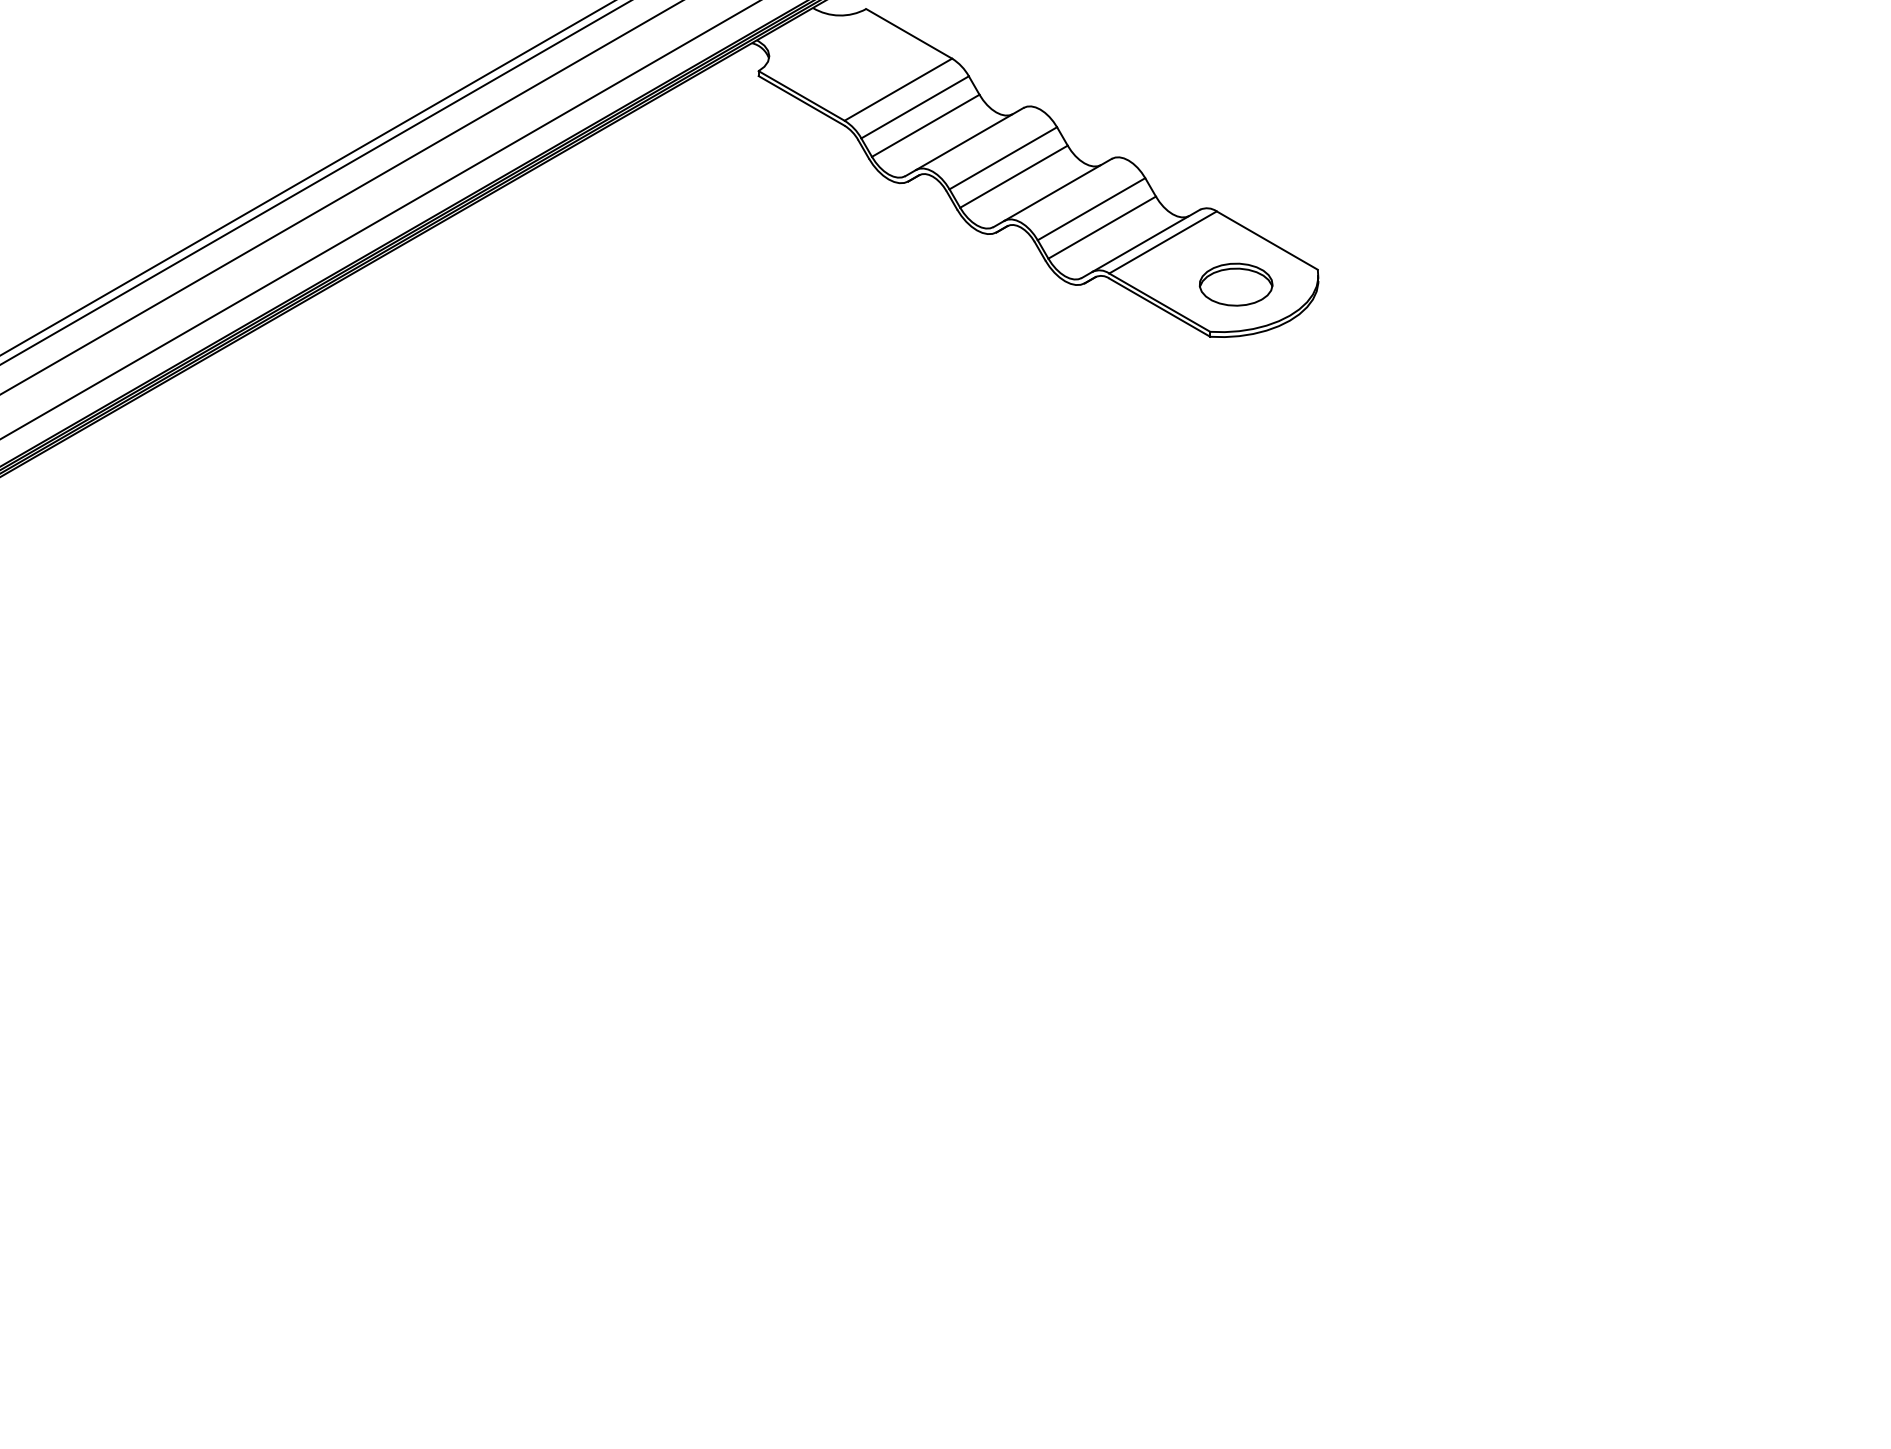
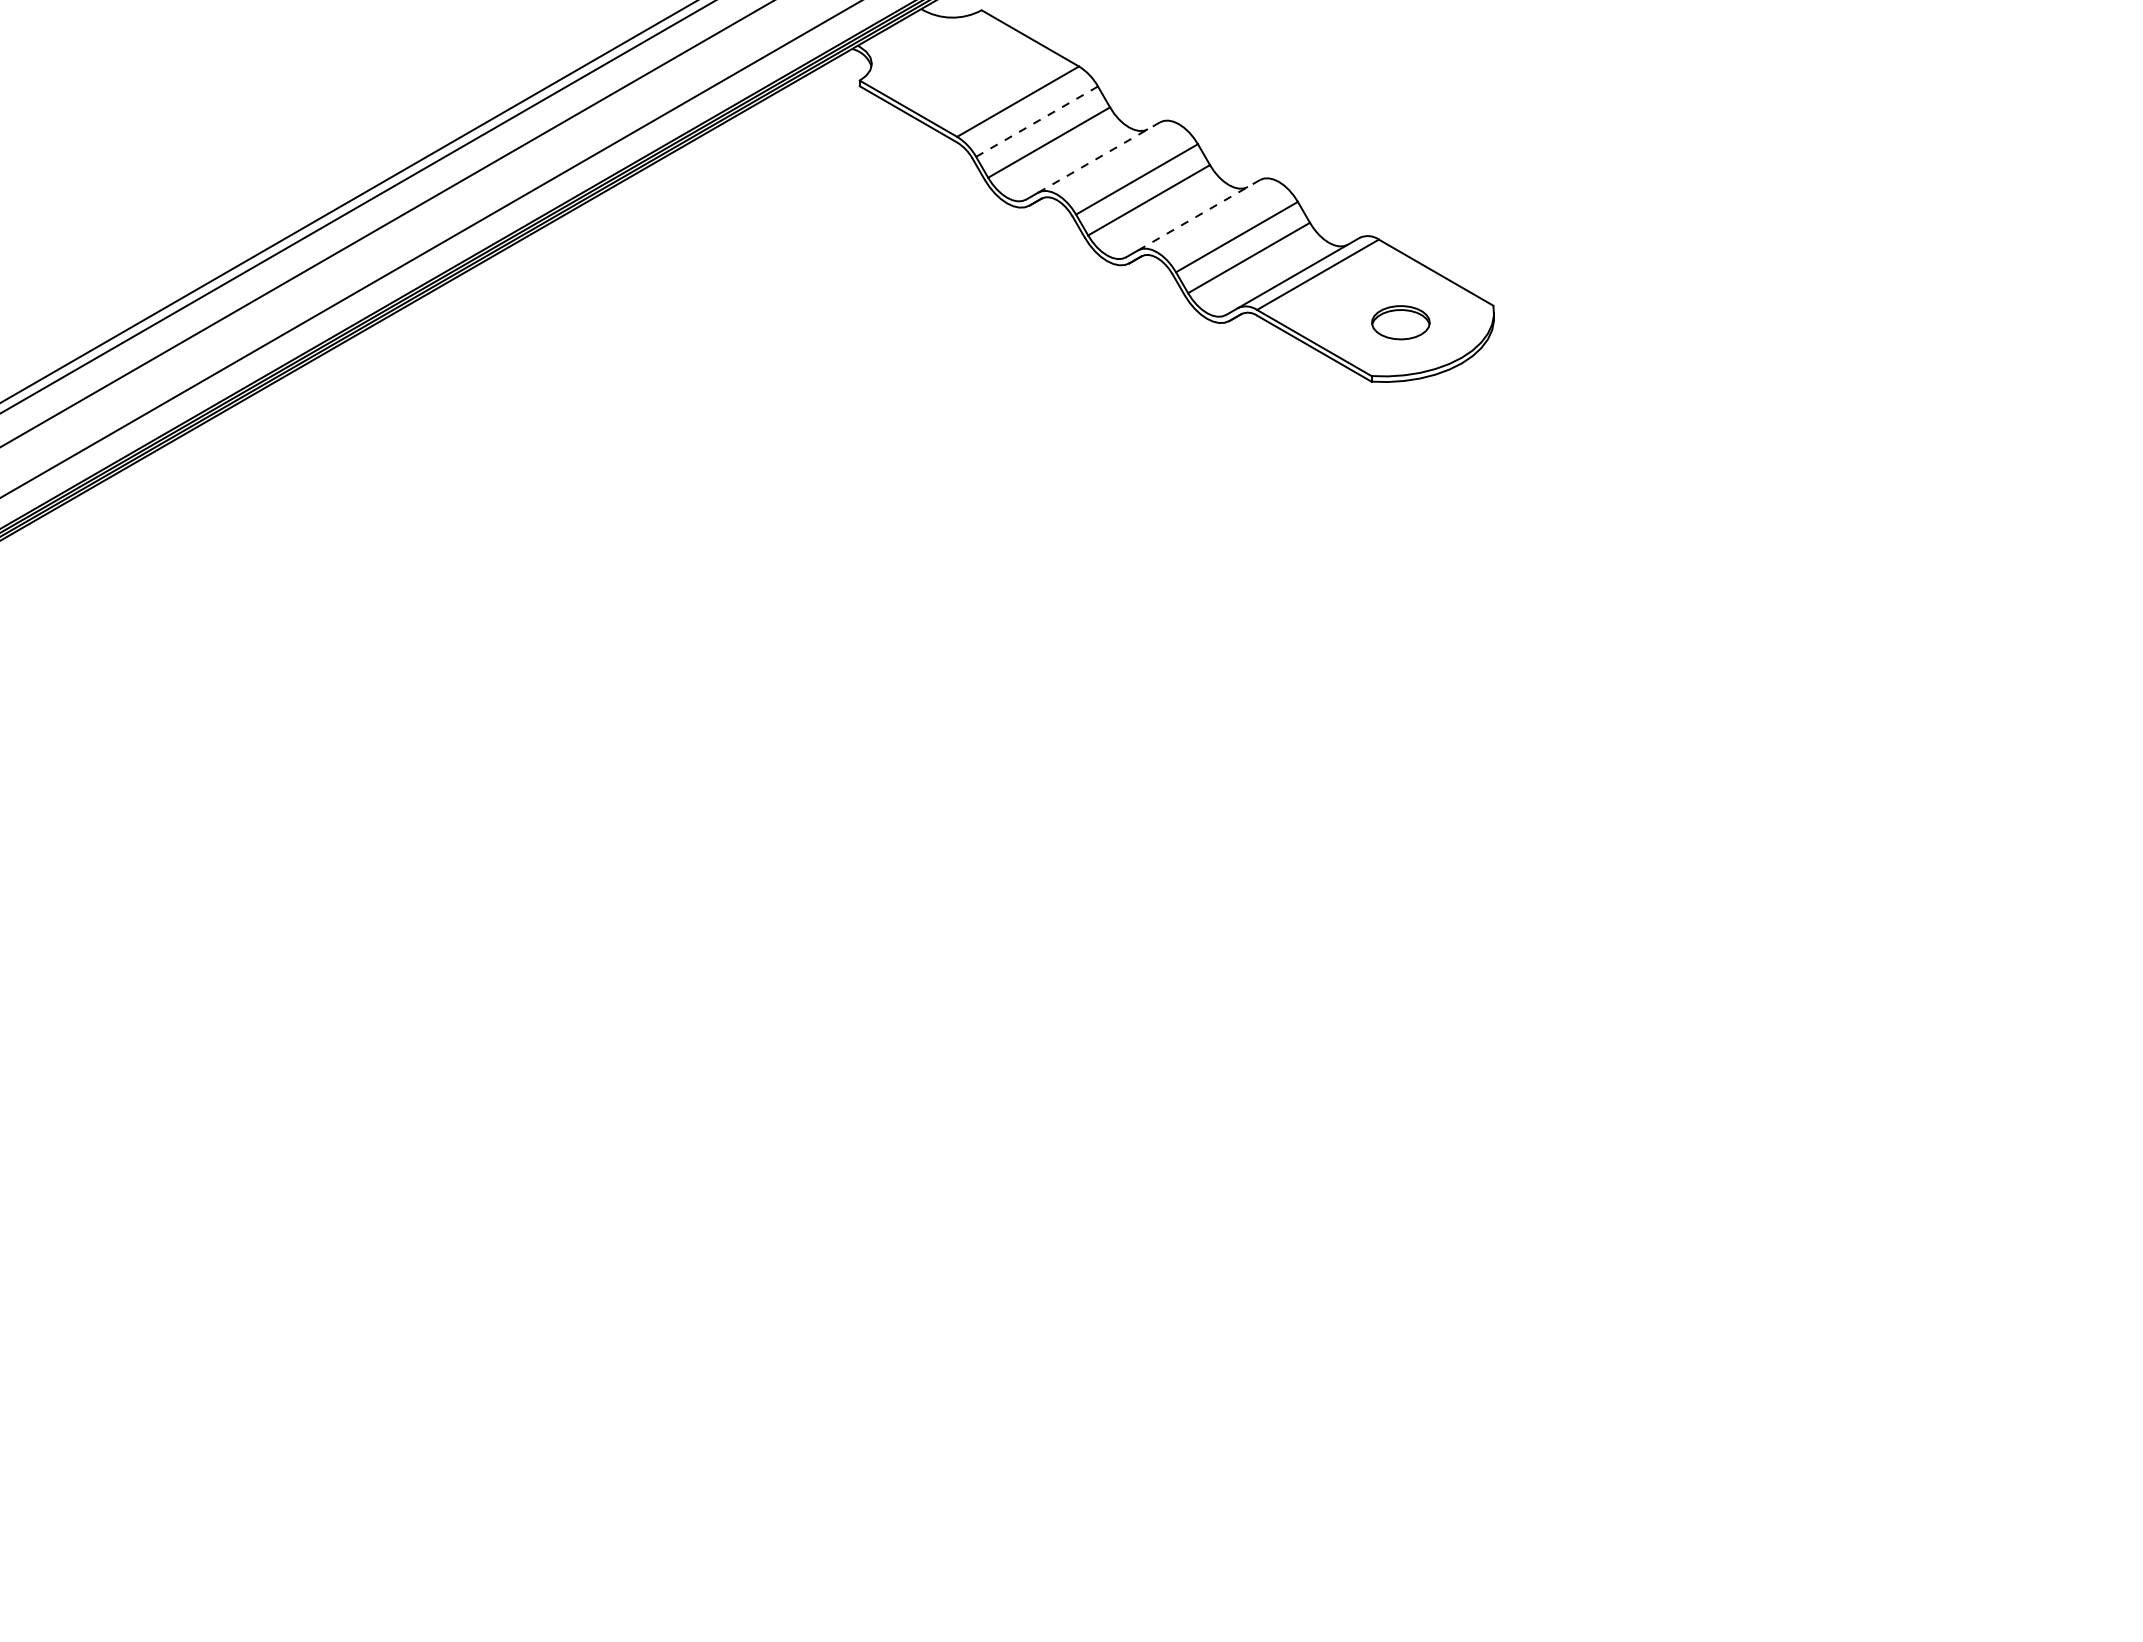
line: (915, 107) -> (1037, 121), solid -> dashed
line: (970, 138) -> (1099, 157), solid -> dashed
line: (1058, 189) -> (1199, 214), solid -> dashed
part: (1235, 284) -> (1400, 322), size x0.7

